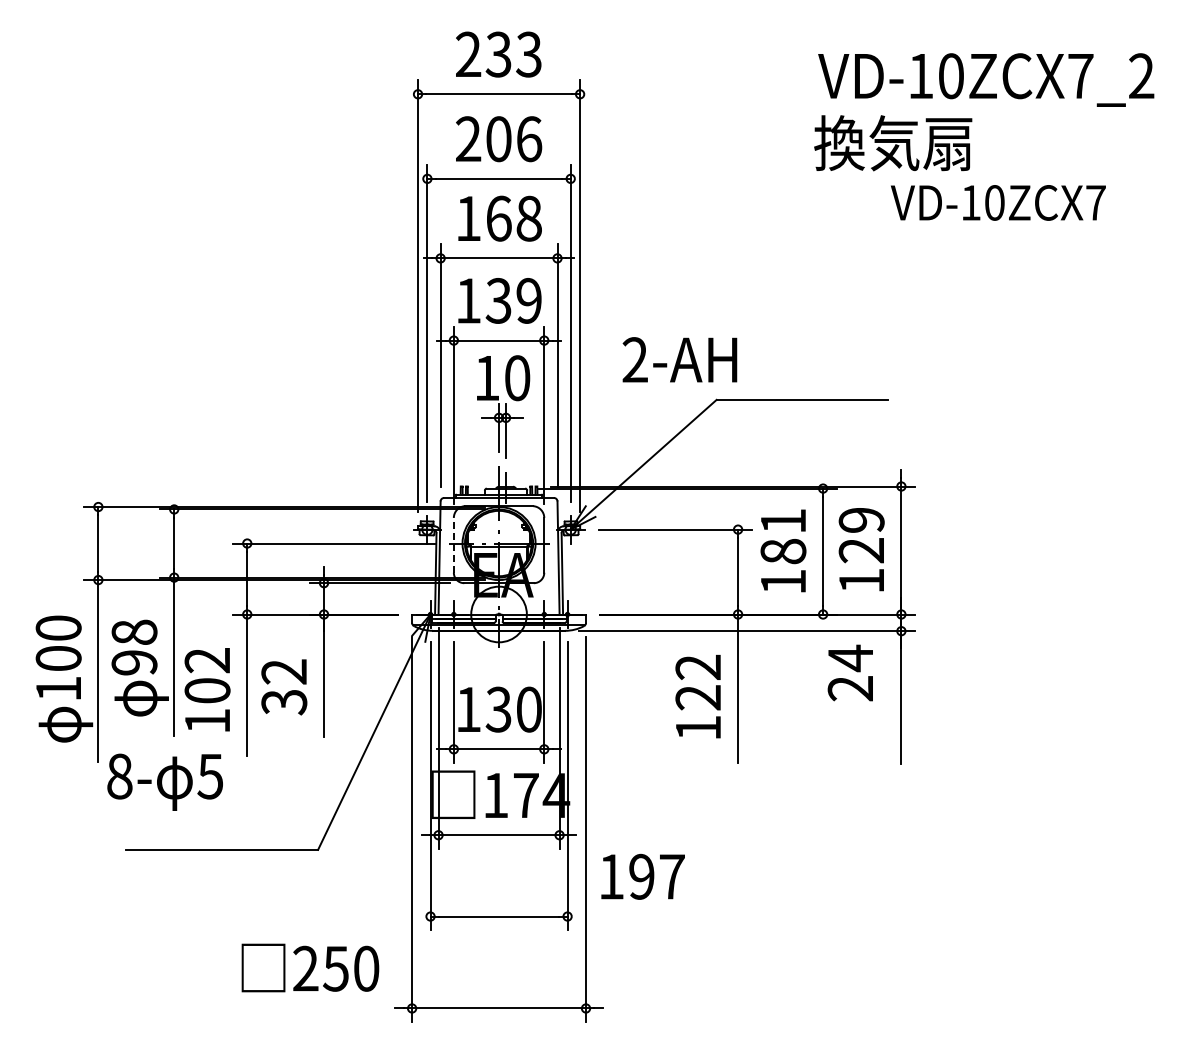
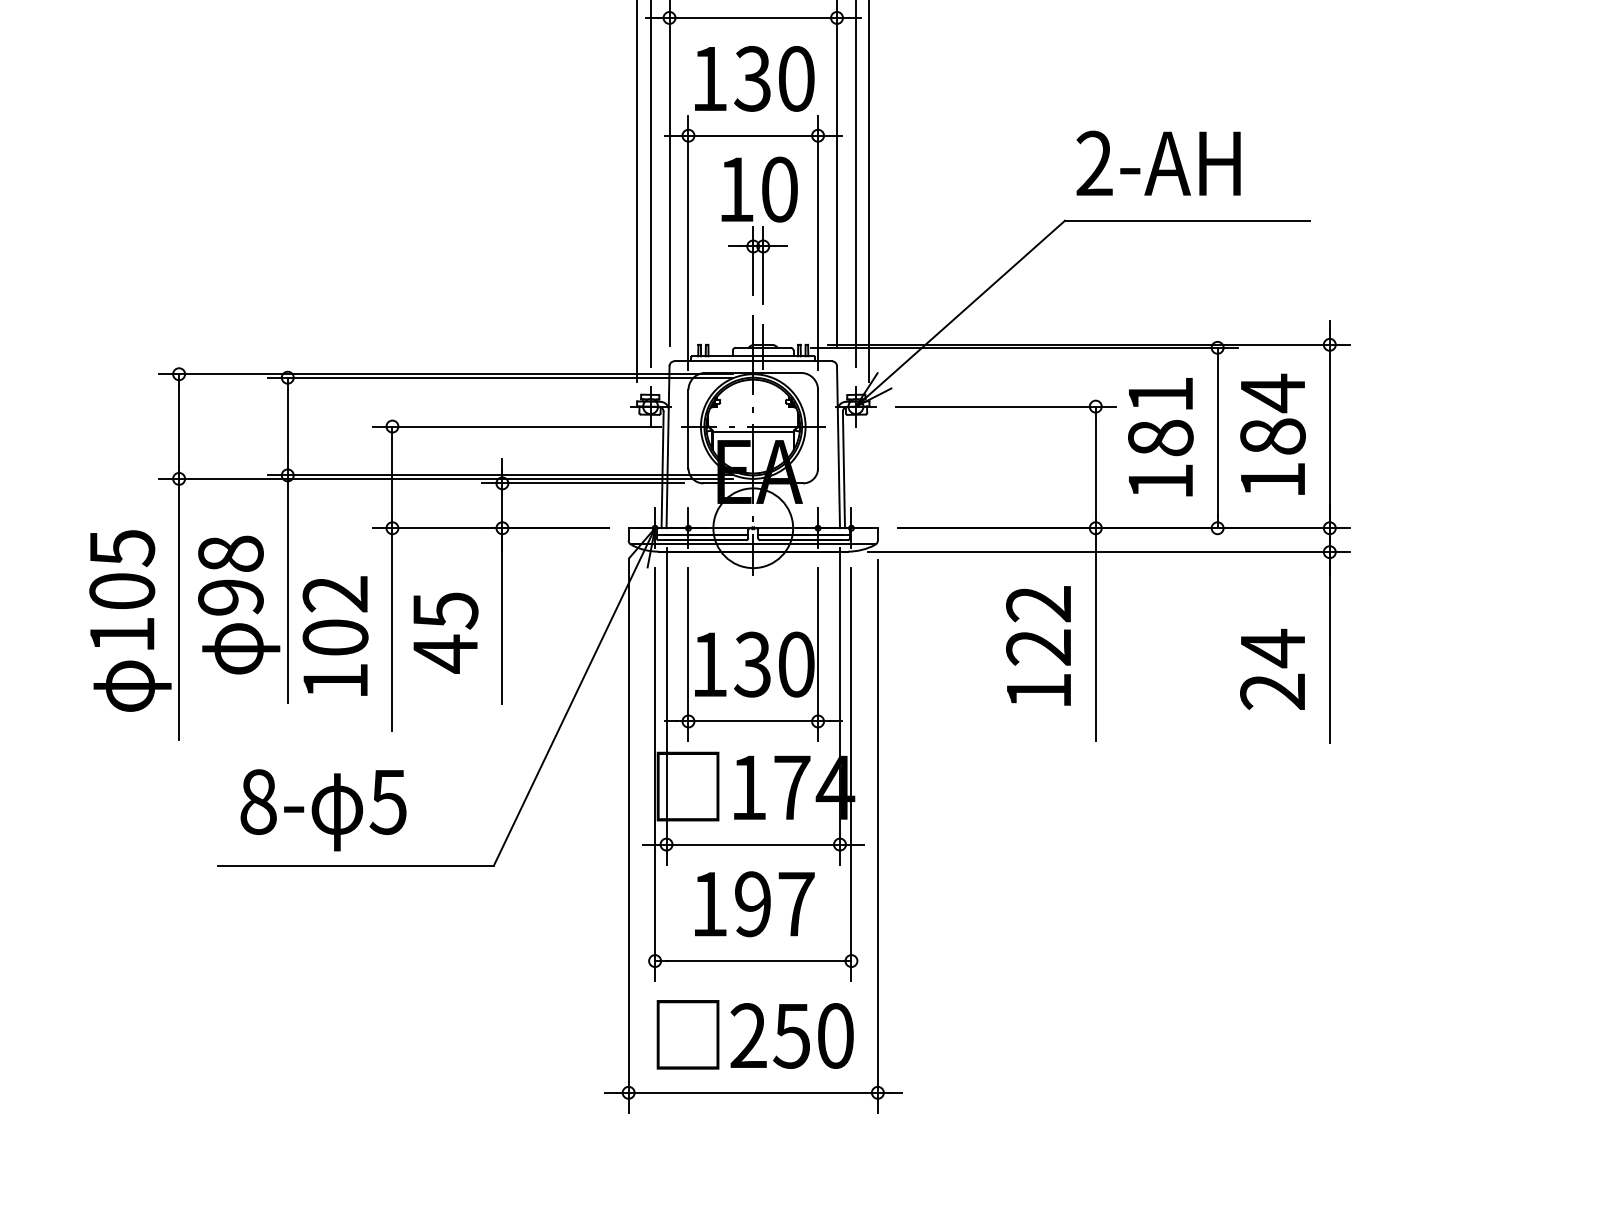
text: (528, 300) -> (795, 78), 139 -> 130
text: (679, 359) -> (1158, 162), moved
text: (861, 534) -> (1272, 413), 129 -> 184
line: (453, 544) -> (687, 427), dashed -> solid
text: (58, 628) -> (121, 548), 100 -> 105
text: (849, 672) -> (1271, 668), moved
text: (284, 687) -> (445, 632), 32 -> 45
text: (164, 781) -> (322, 809), moved
text: (642, 876) -> (753, 903), moved
text: (310, 967) -> (755, 1034), moved

